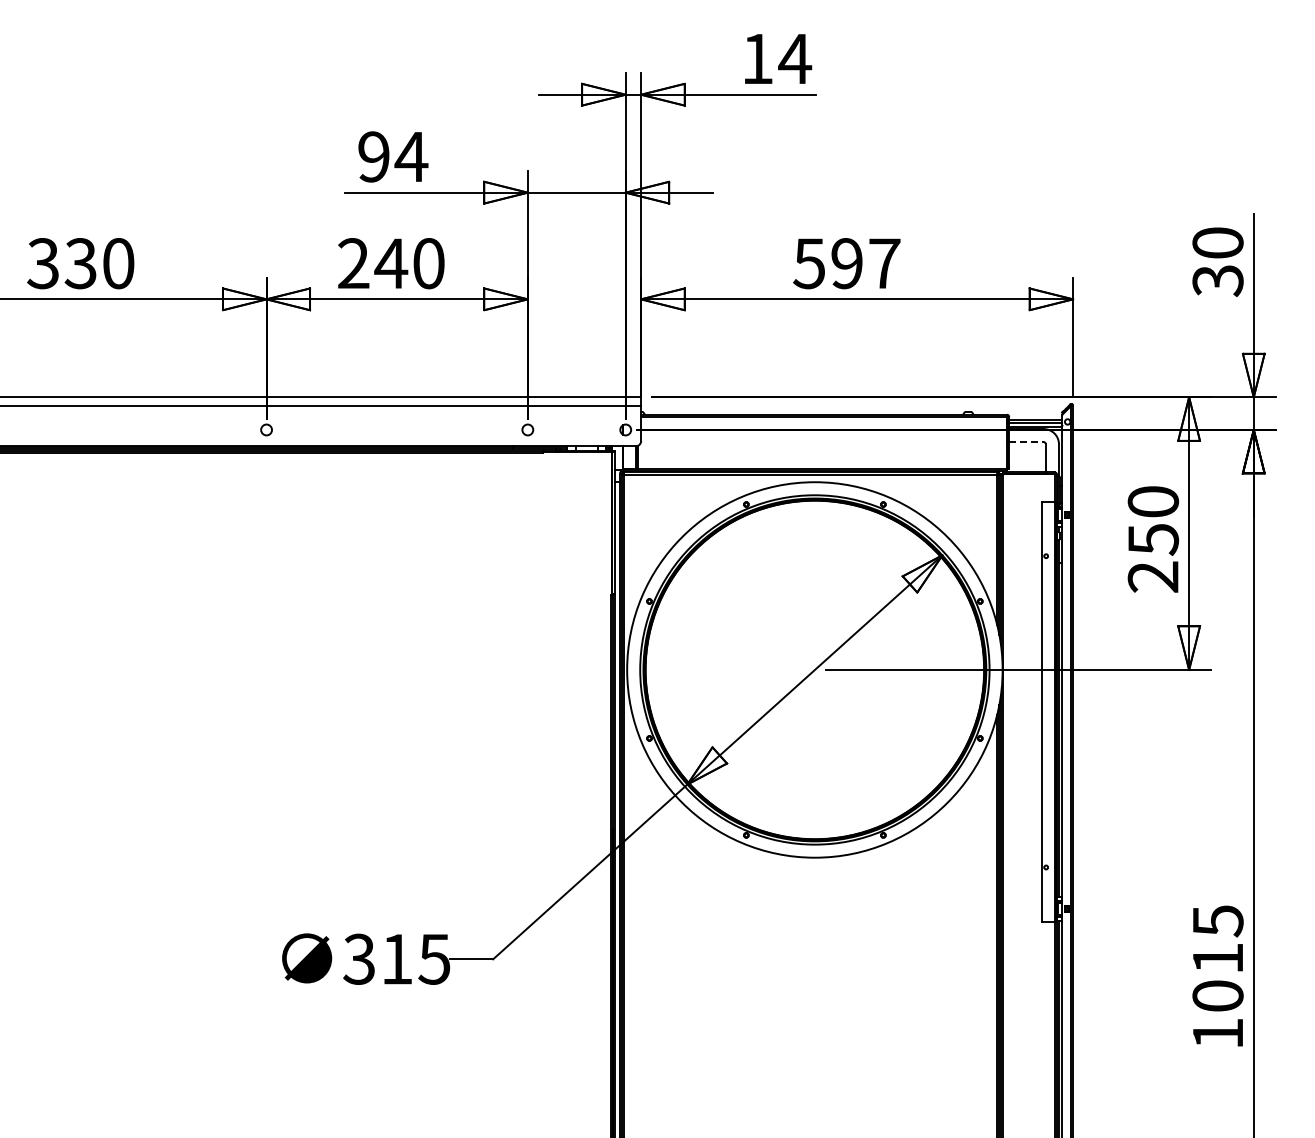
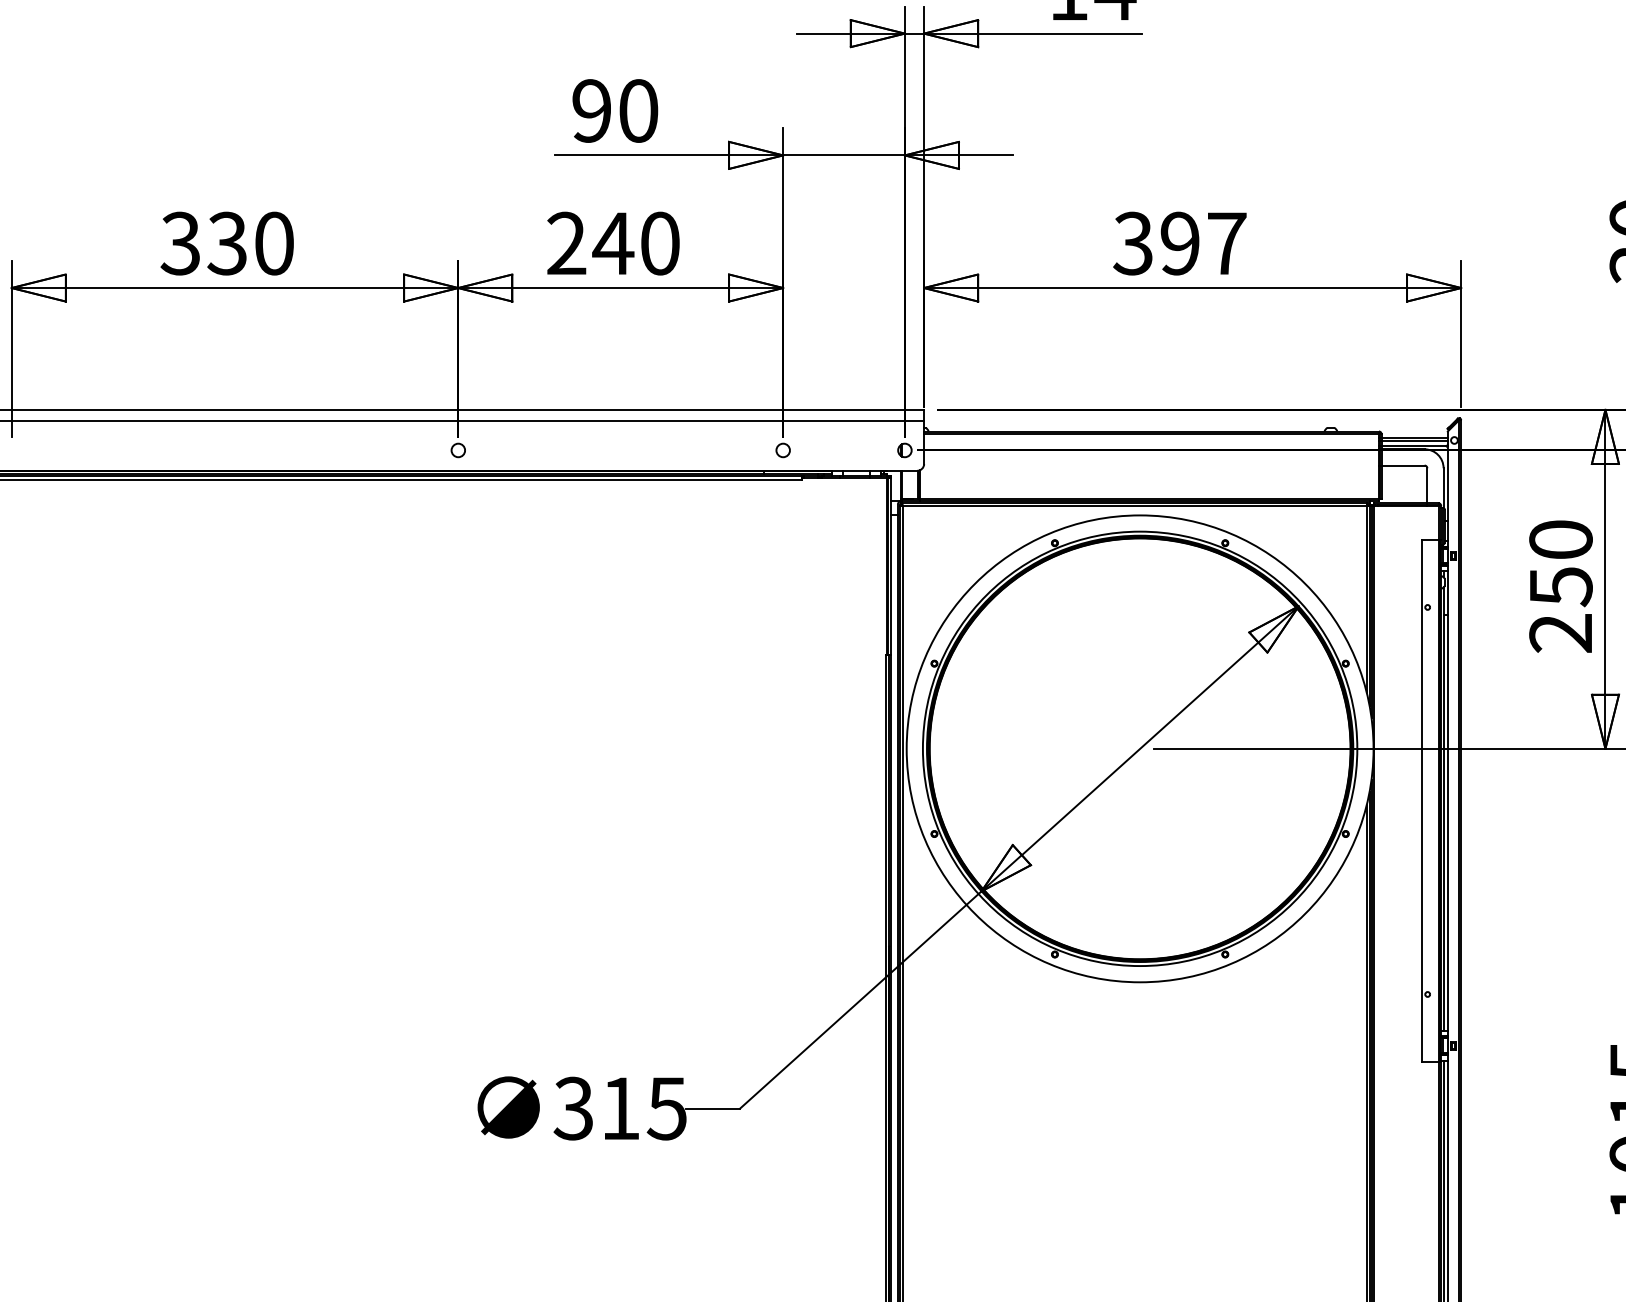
text: (411, 156) -> (638, 110), 94 -> 90
text: (808, 263) -> (1132, 243), 597 -> 397
line: (1026, 442) -> (1403, 466), dashed -> solid

